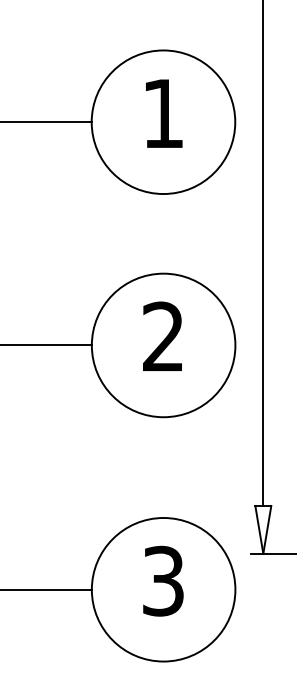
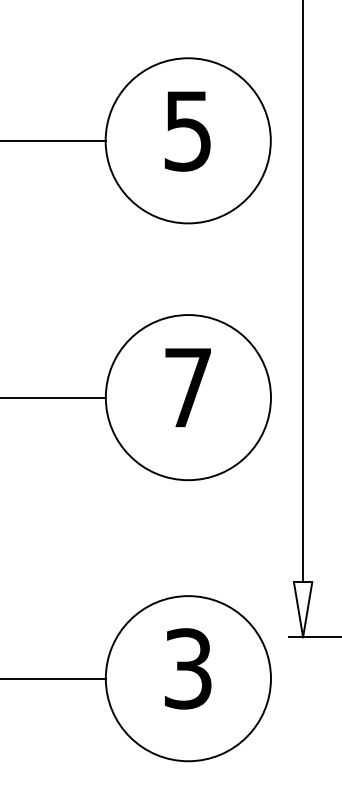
text: (162, 114) -> (187, 131), 1 -> 5
text: (163, 335) -> (188, 386), 2 -> 7

